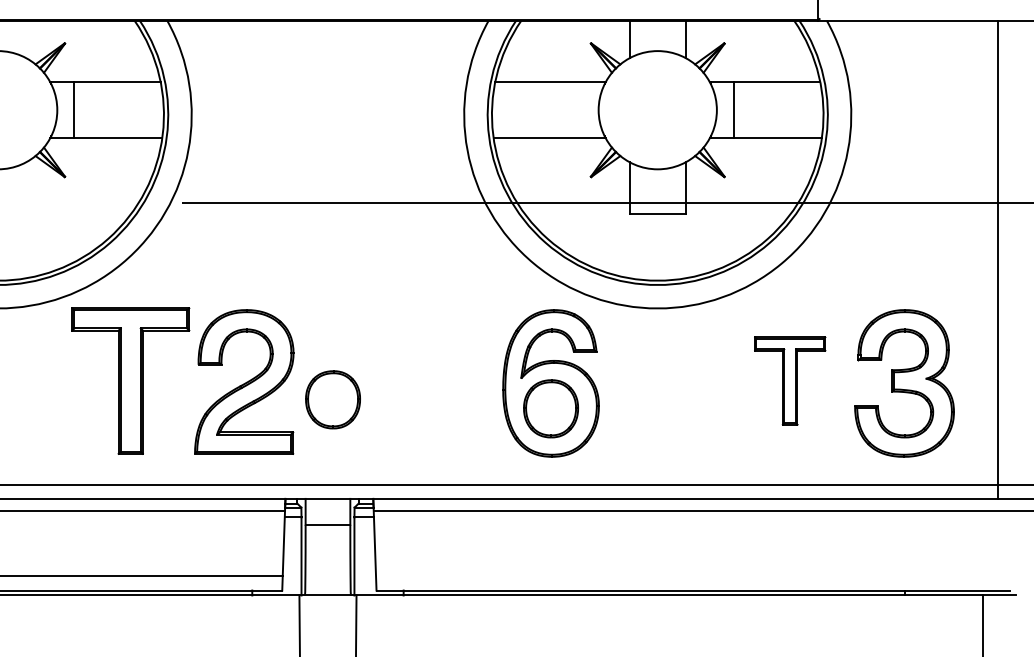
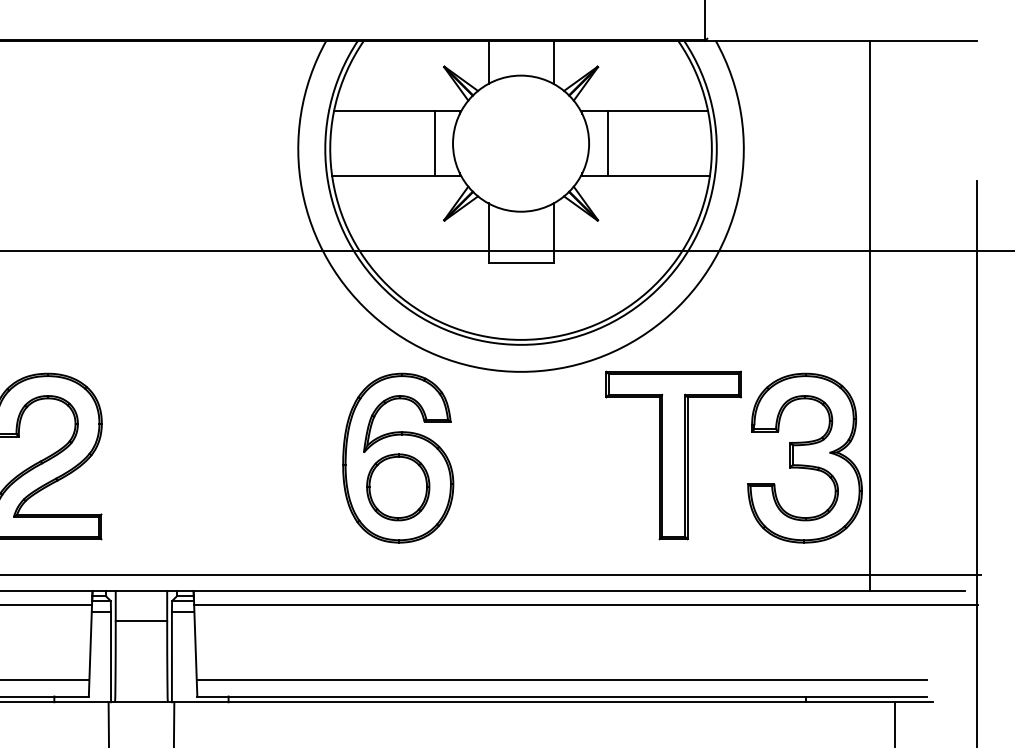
line: (583, 110) -> (435, 144), added
line: (998, 259) -> (870, 315), moved
part: (789, 380) -> (672, 454), size x1.67
part: (332, 399) -> (146, 476), removed
line: (693, 576) -> (562, 680), added

